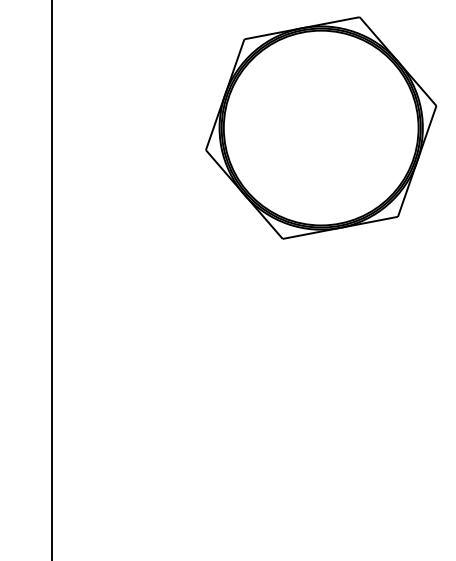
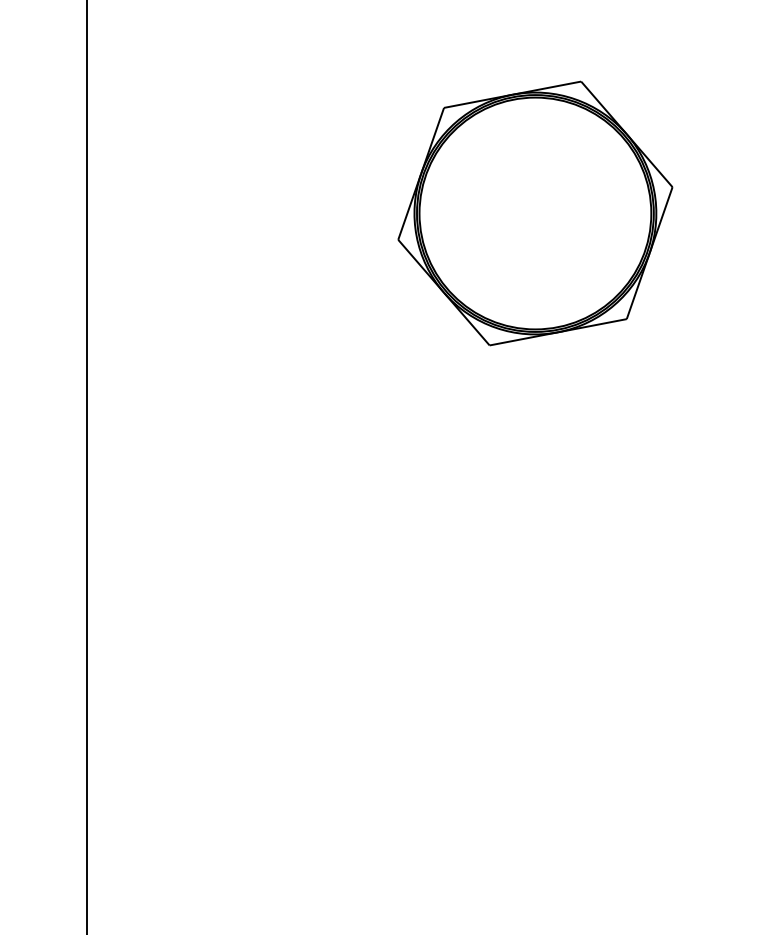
part: (321, 127) -> (535, 212), size x0.71

